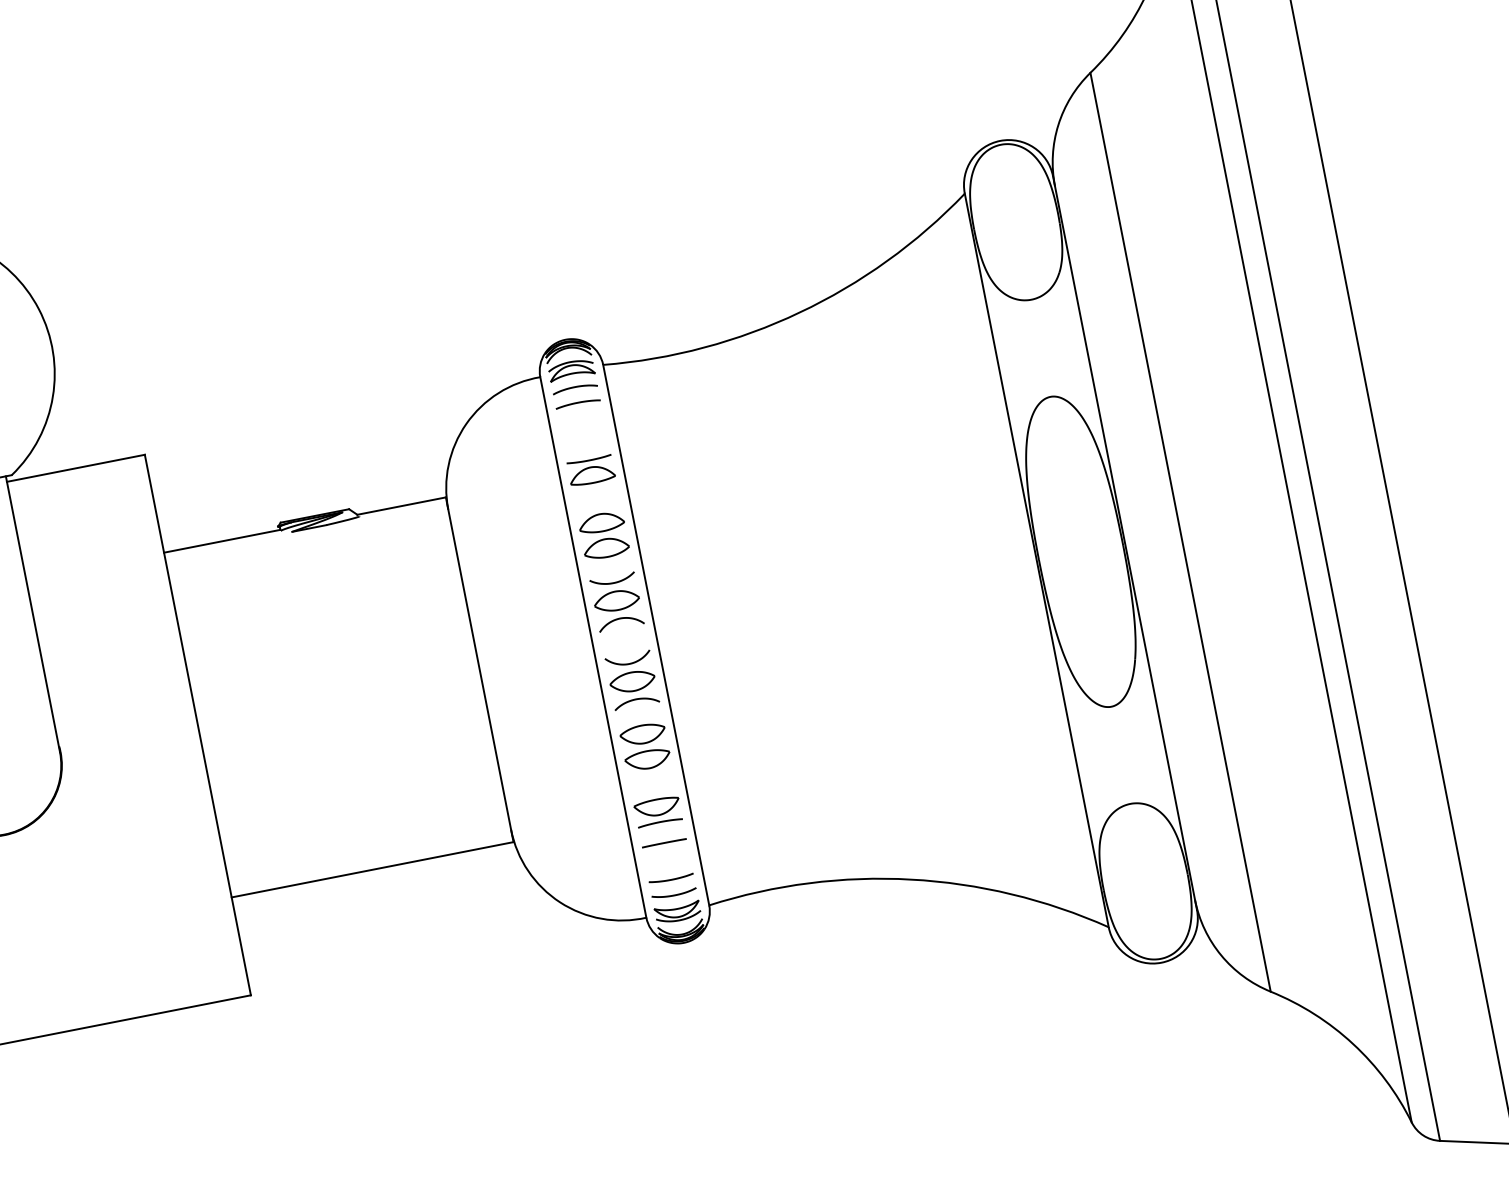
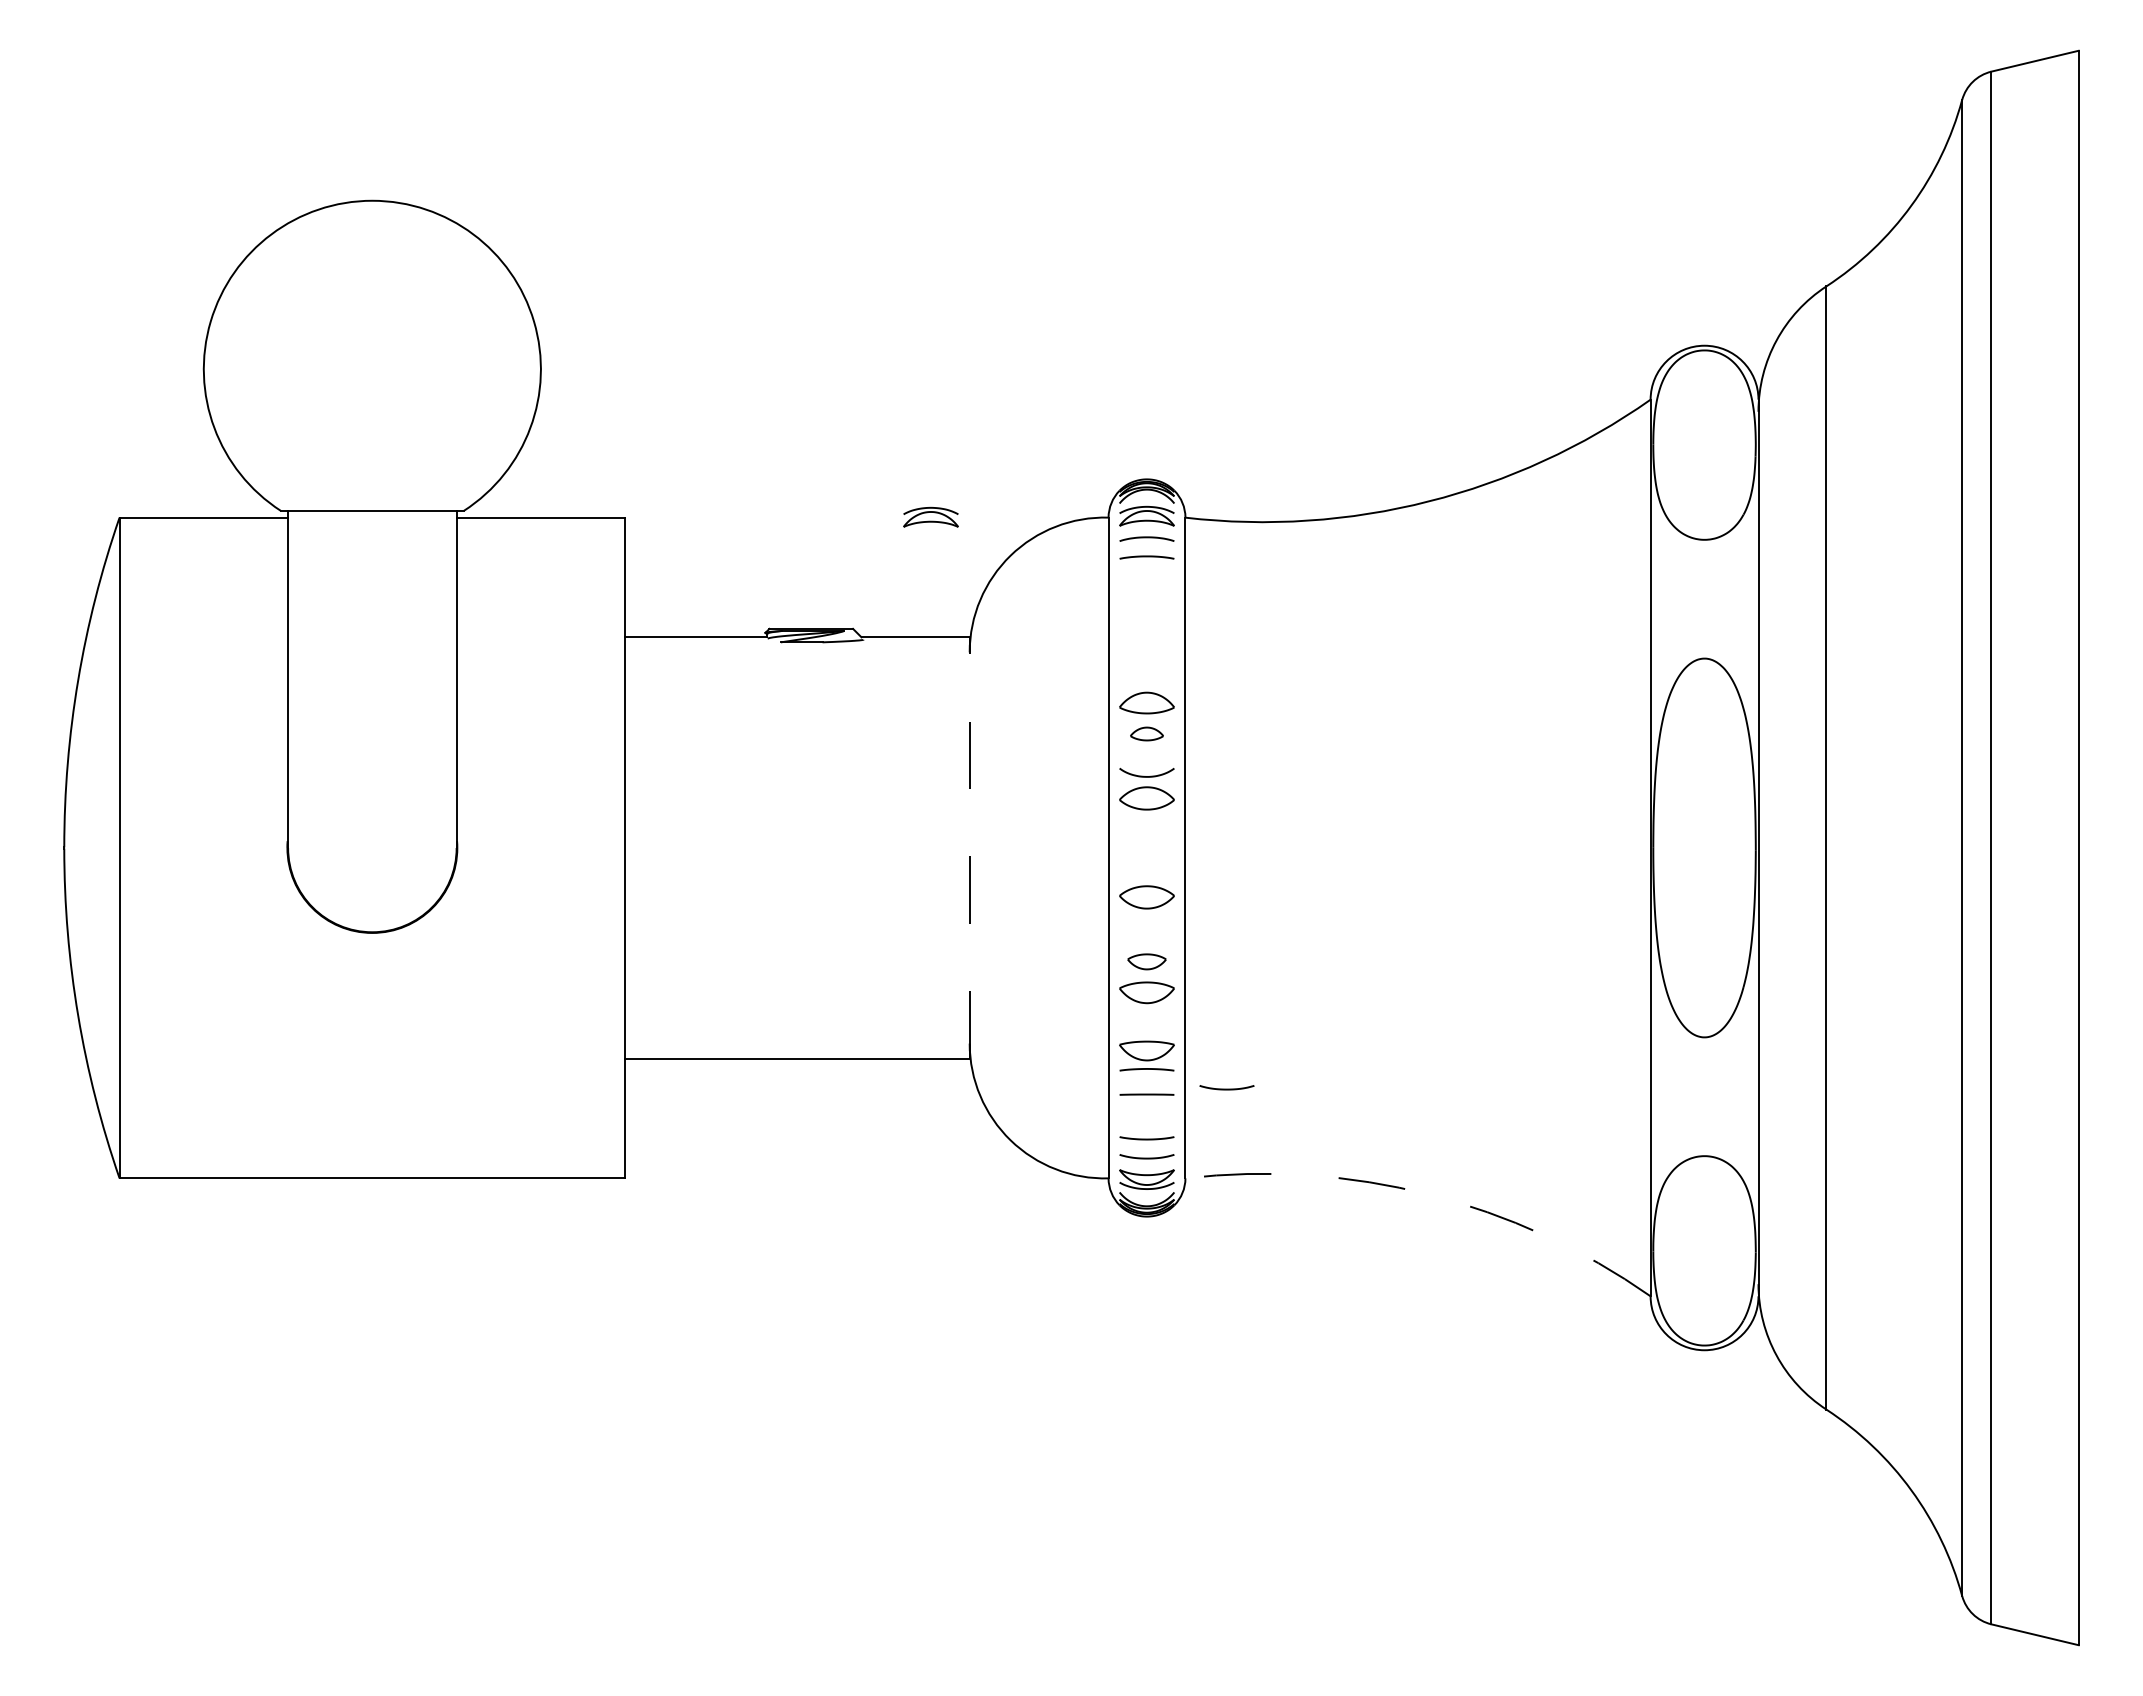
part: (394, 404) -> (930, 516), added
part: (590, 470) -> (1146, 639), removed
part: (605, 547) -> (1146, 733), size x0.6
curve: (618, 620) -> (1144, 821), removed
curve: (628, 663) -> (1146, 874), removed
line: (479, 670) -> (969, 848), solid -> dashed
curve: (635, 699) -> (1146, 919), removed
part: (642, 734) -> (1146, 961), size x0.7
curve: (728, 825) -> (1226, 1088), added
arc: (910, 879) -> (1428, 1194), solid -> dashed

